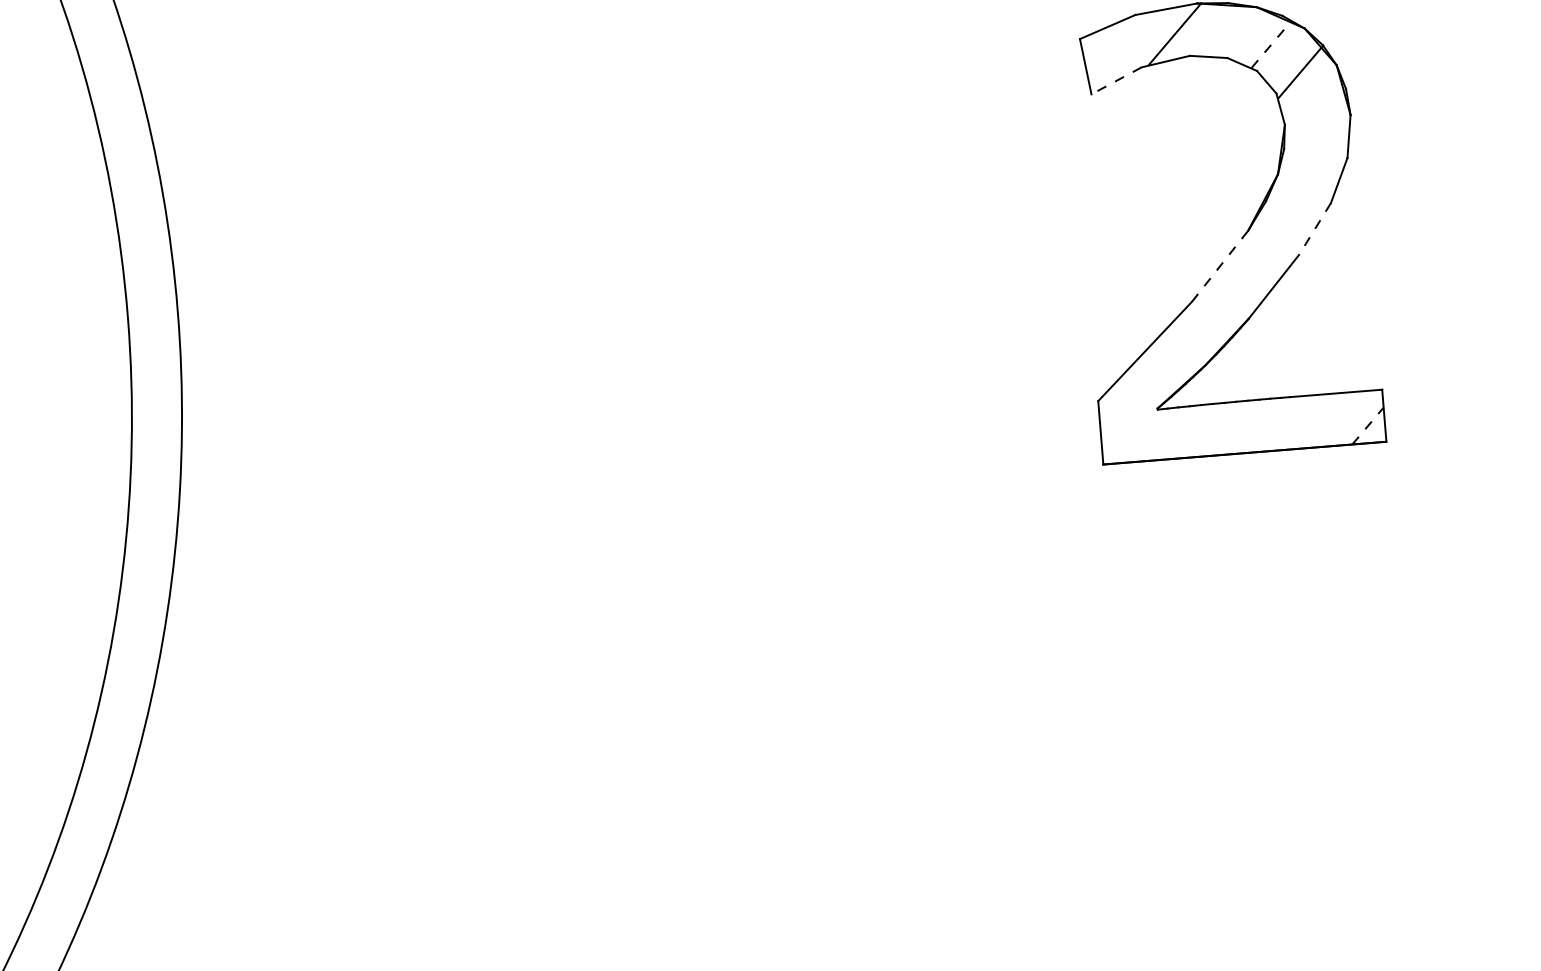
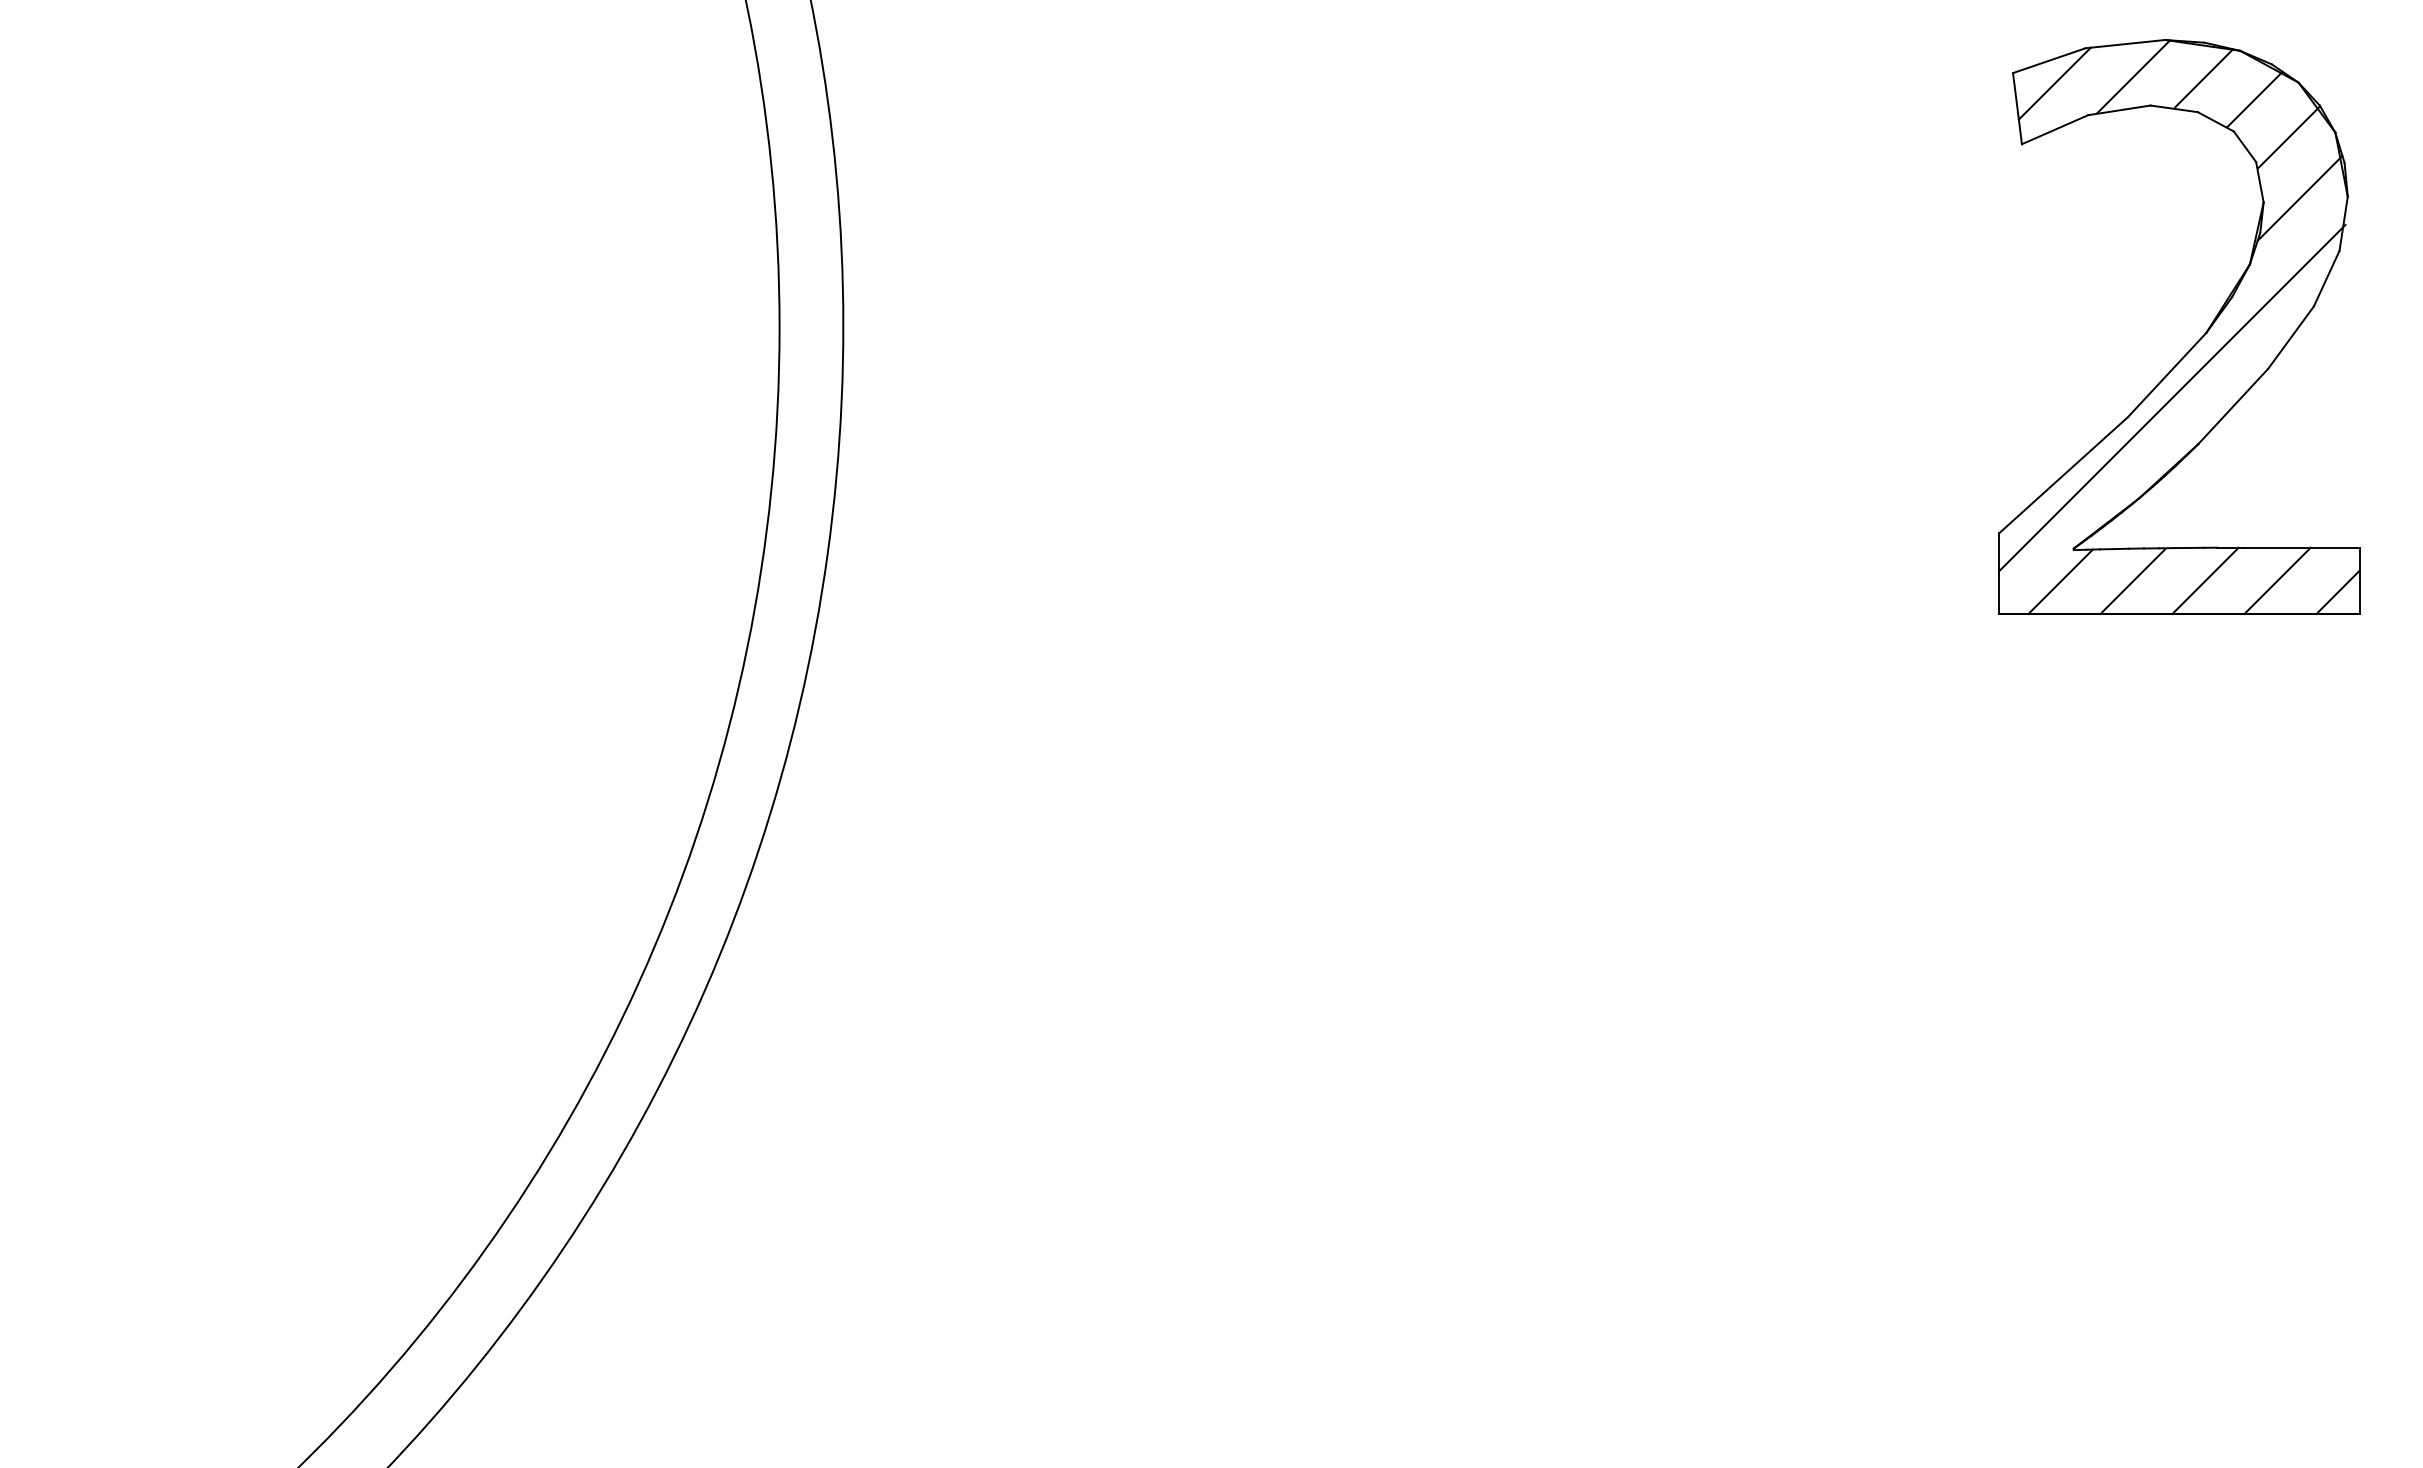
line: (1230, 31) -> (2204, 78), added
line: (1113, 44) -> (2054, 83), added
line: (1271, 44) -> (2255, 99), dashed -> solid
line: (1116, 80) -> (2054, 129), dashed -> solid
line: (1312, 118) -> (2299, 197), added
line: (1315, 229) -> (2291, 337), dashed -> solid
line: (1220, 265) -> (2167, 374), dashed -> solid
line: (1225, 283) -> (2172, 397), added
line: (1319, 420) -> (2277, 580), added
line: (1263, 425) -> (2205, 580), added
line: (1368, 426) -> (2338, 592), dashed -> solid
line: (1205, 430) -> (2132, 581), added
line: (1149, 435) -> (2060, 581), added

